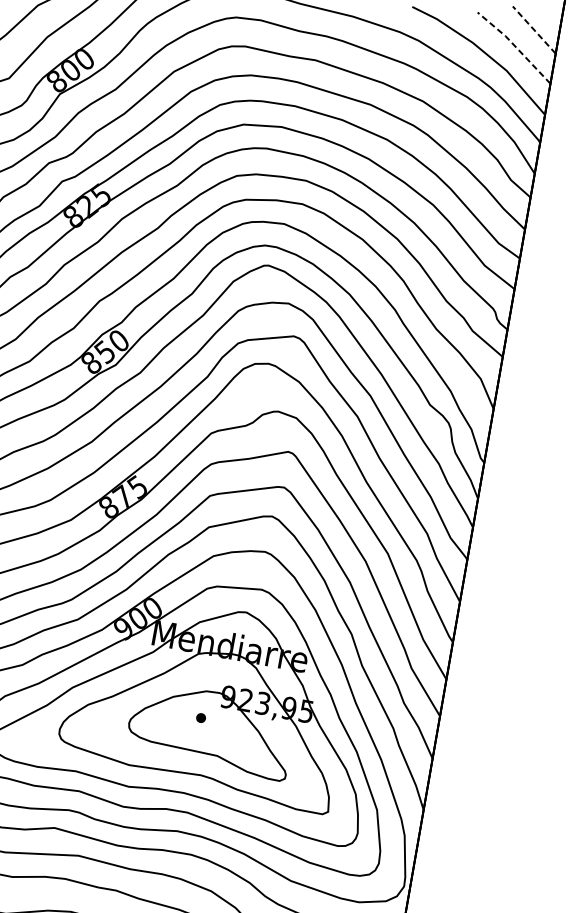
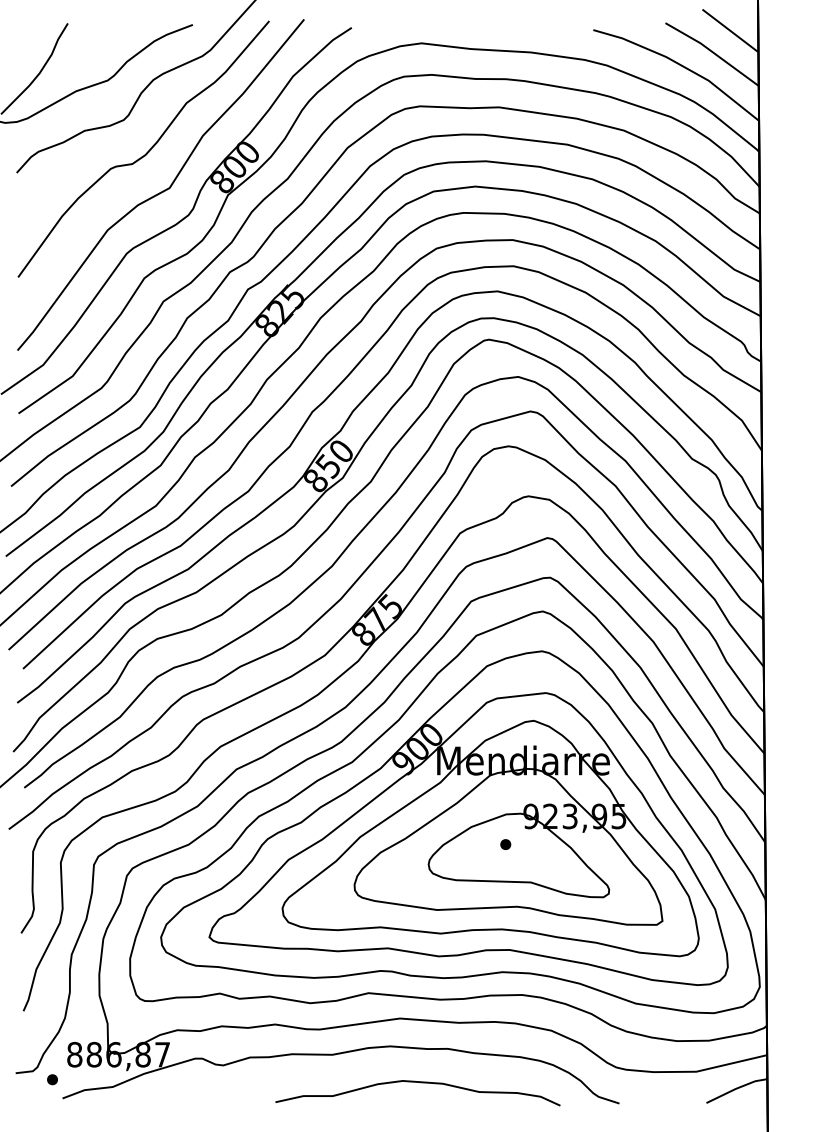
line: (534, 29) -> (730, 30), dashed -> solid
line: (514, 46) -> (712, 52), dashed -> solid

